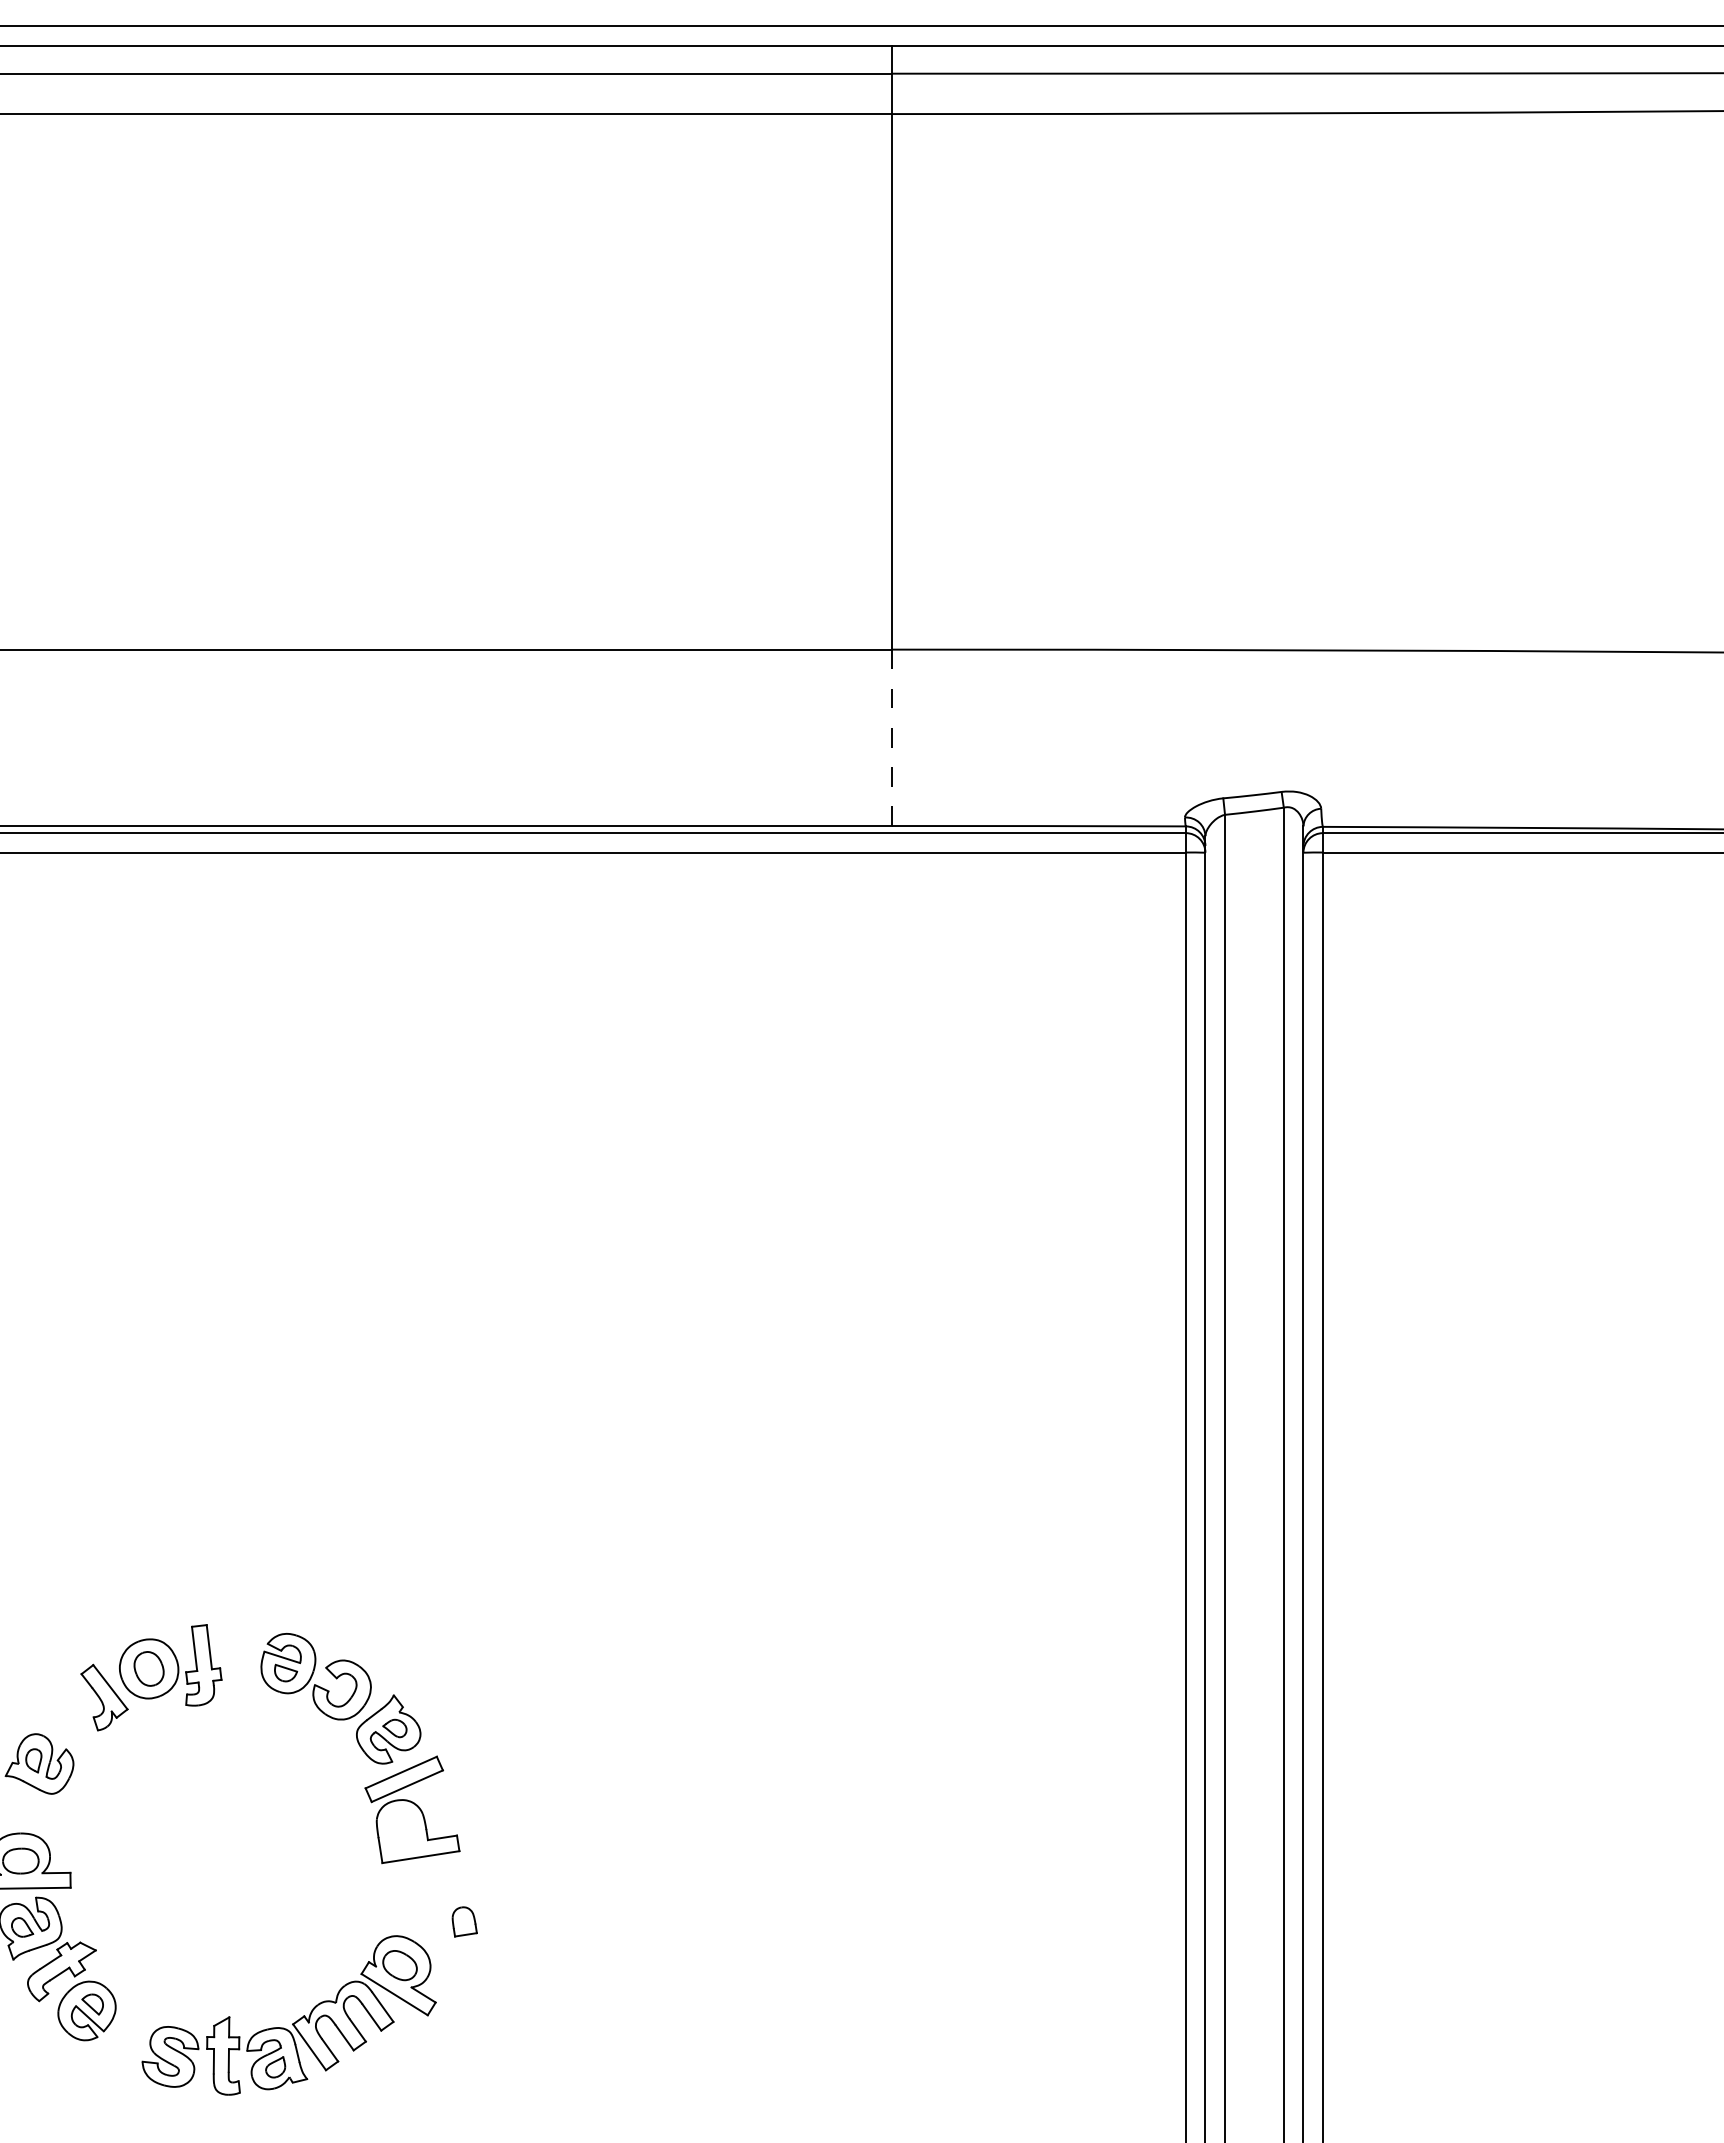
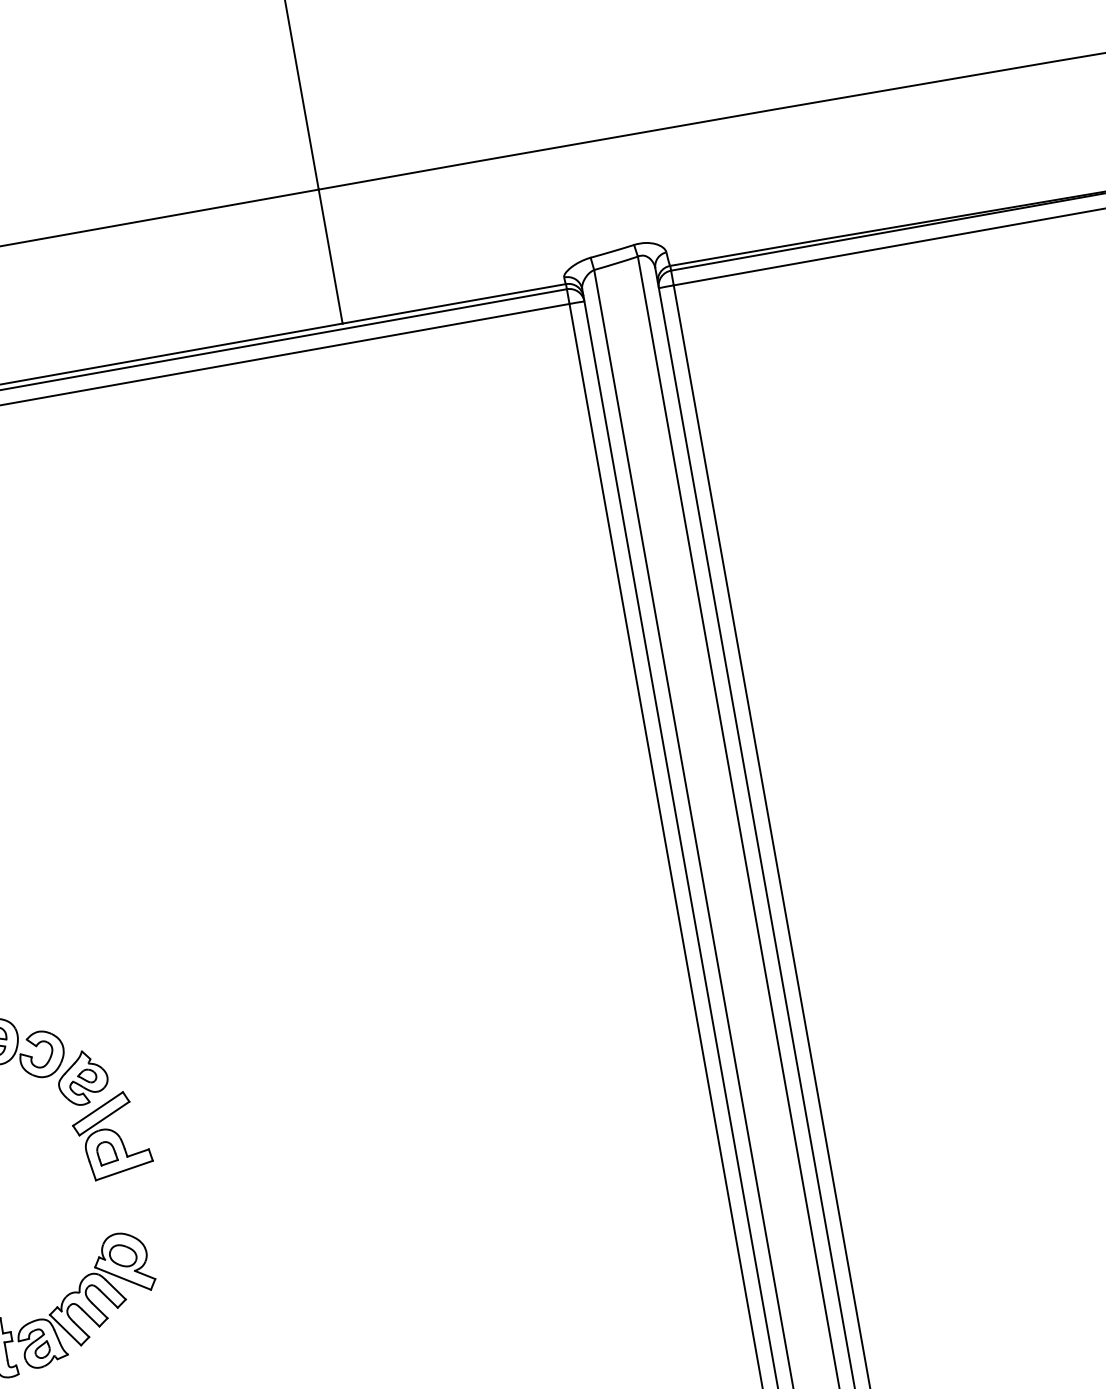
line: (891, 738) -> (330, 257), dashed -> solid
part: (464, 1921) -> (106, 1152), moved

